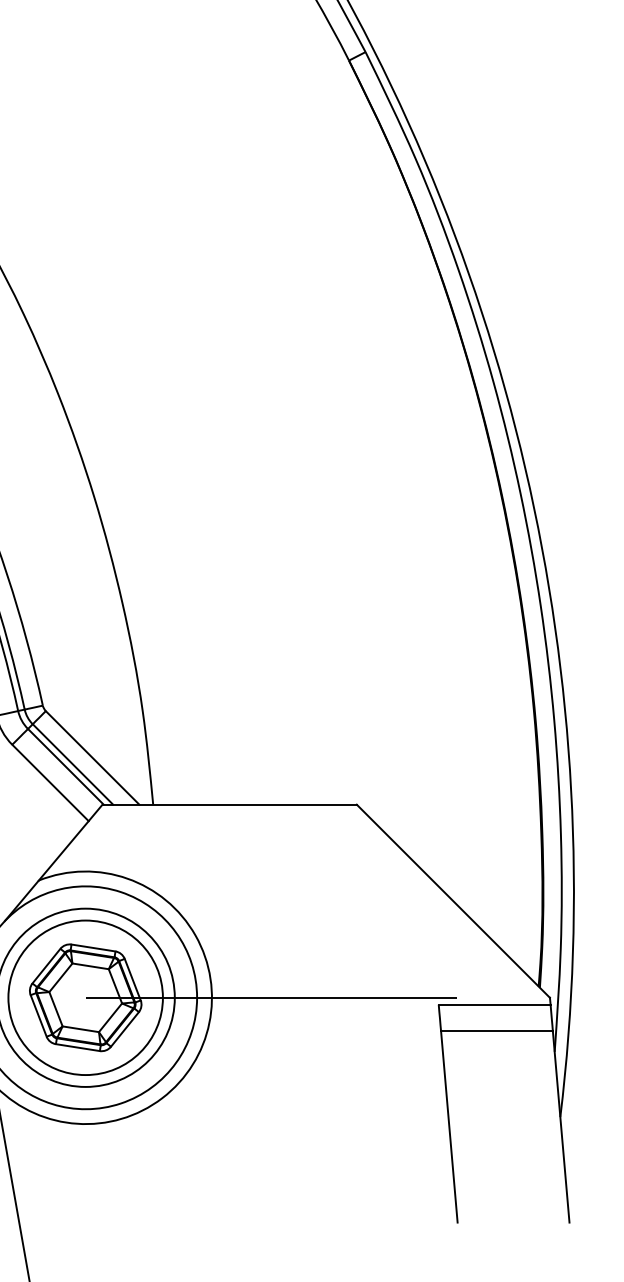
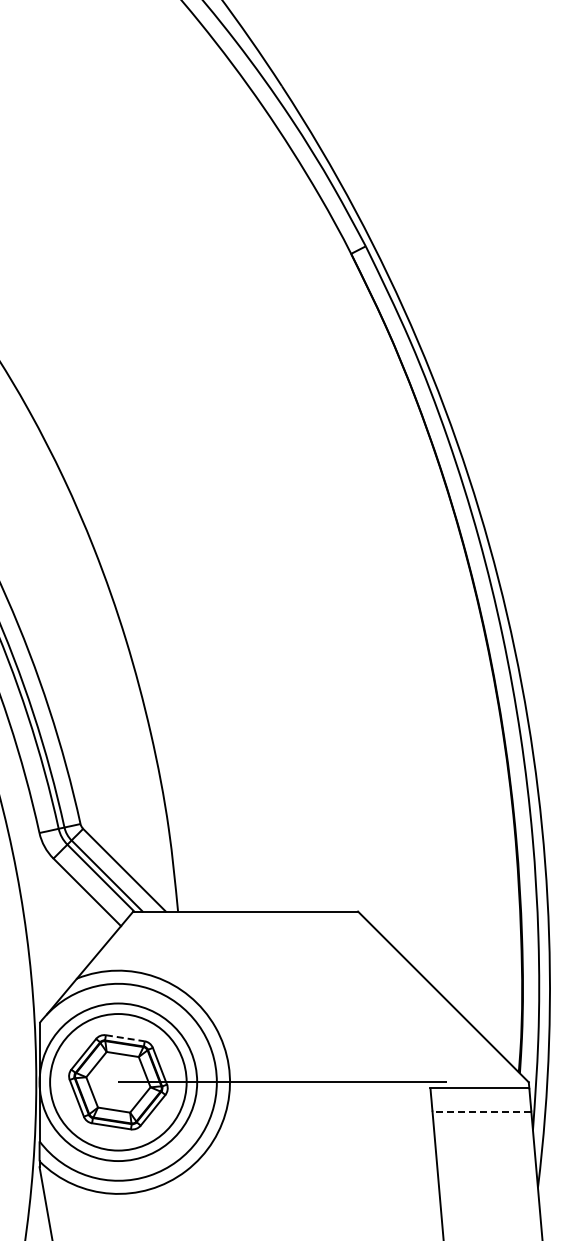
line: (93, 948) -> (125, 1038), solid -> dashed
line: (496, 1030) -> (481, 1111), solid -> dashed

